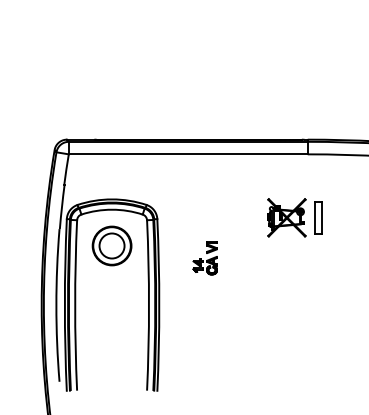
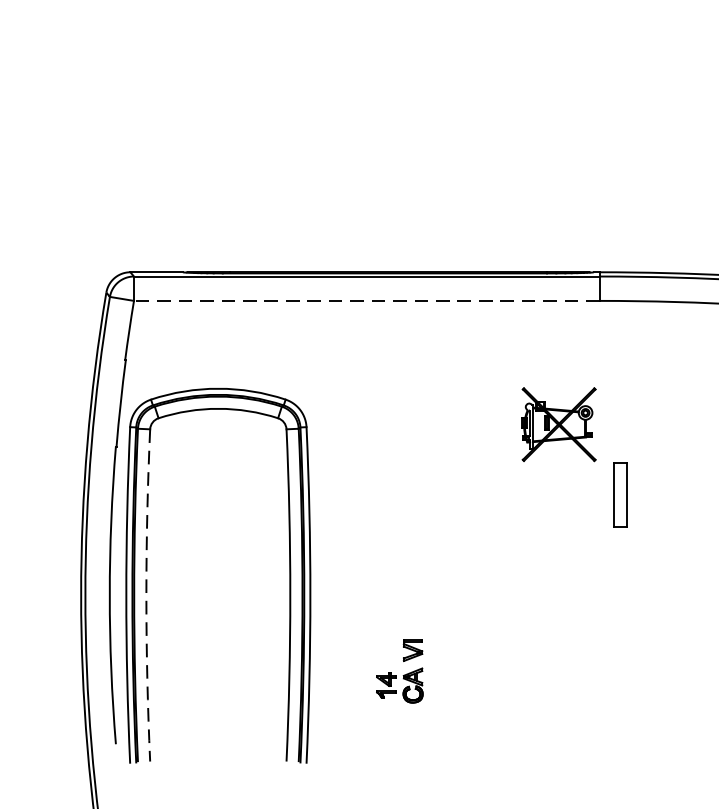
line: (187, 154) -> (365, 301), solid -> dashed
part: (318, 217) -> (620, 494), moved
part: (111, 245) -> (217, 478), removed
part: (204, 258) -> (398, 671), moved
arc: (75, 305) -> (147, 595), solid -> dashed

